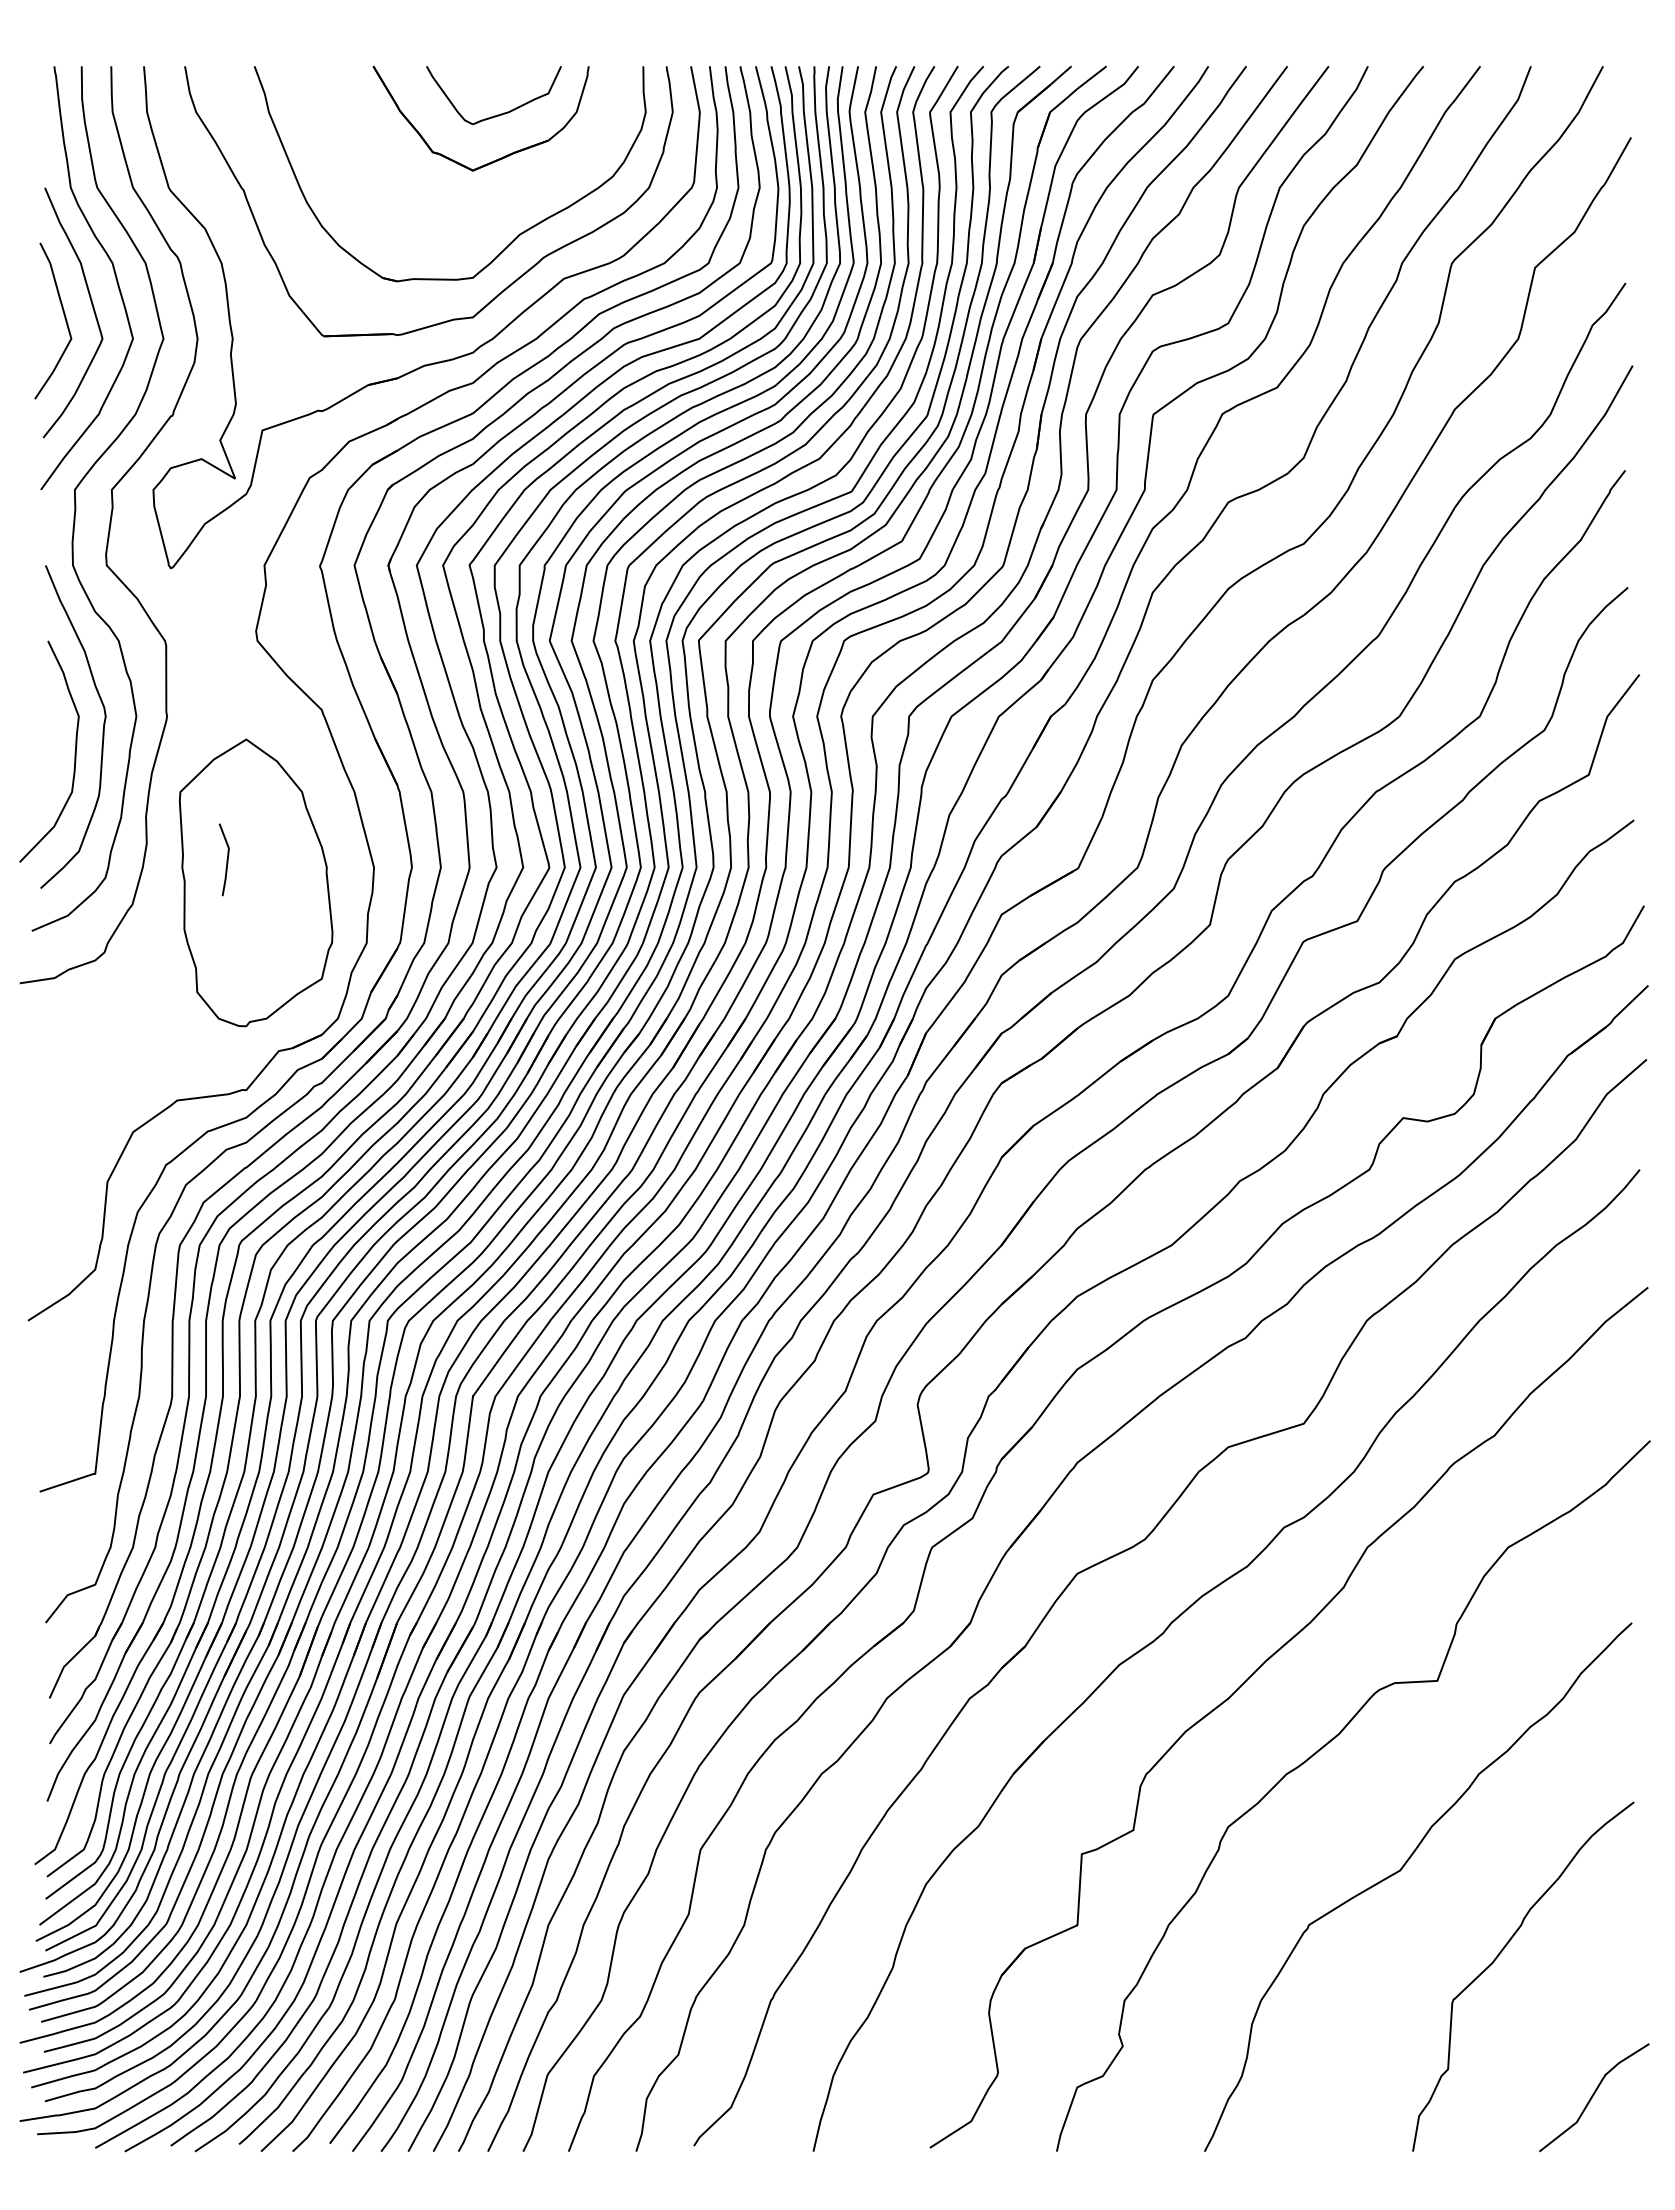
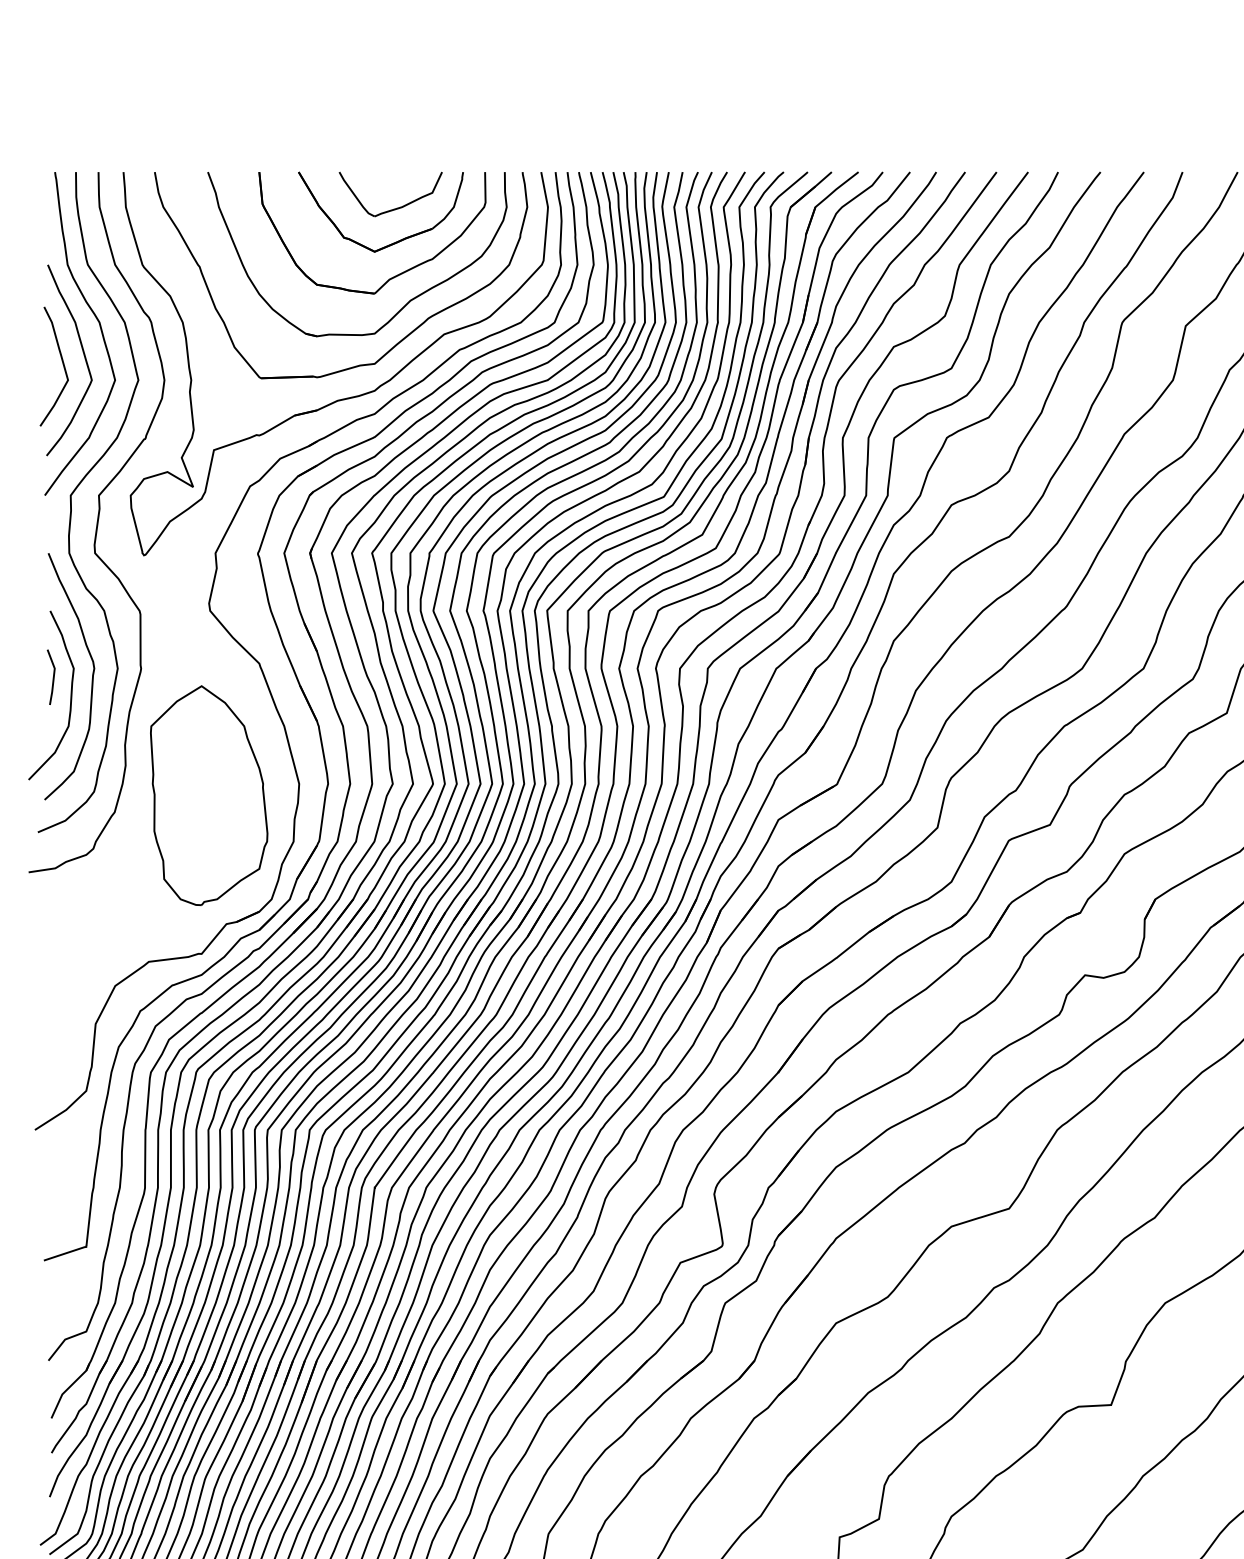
part: (497, 203) -> (393, 276), added
line: (226, 859) -> (52, 677), moved

